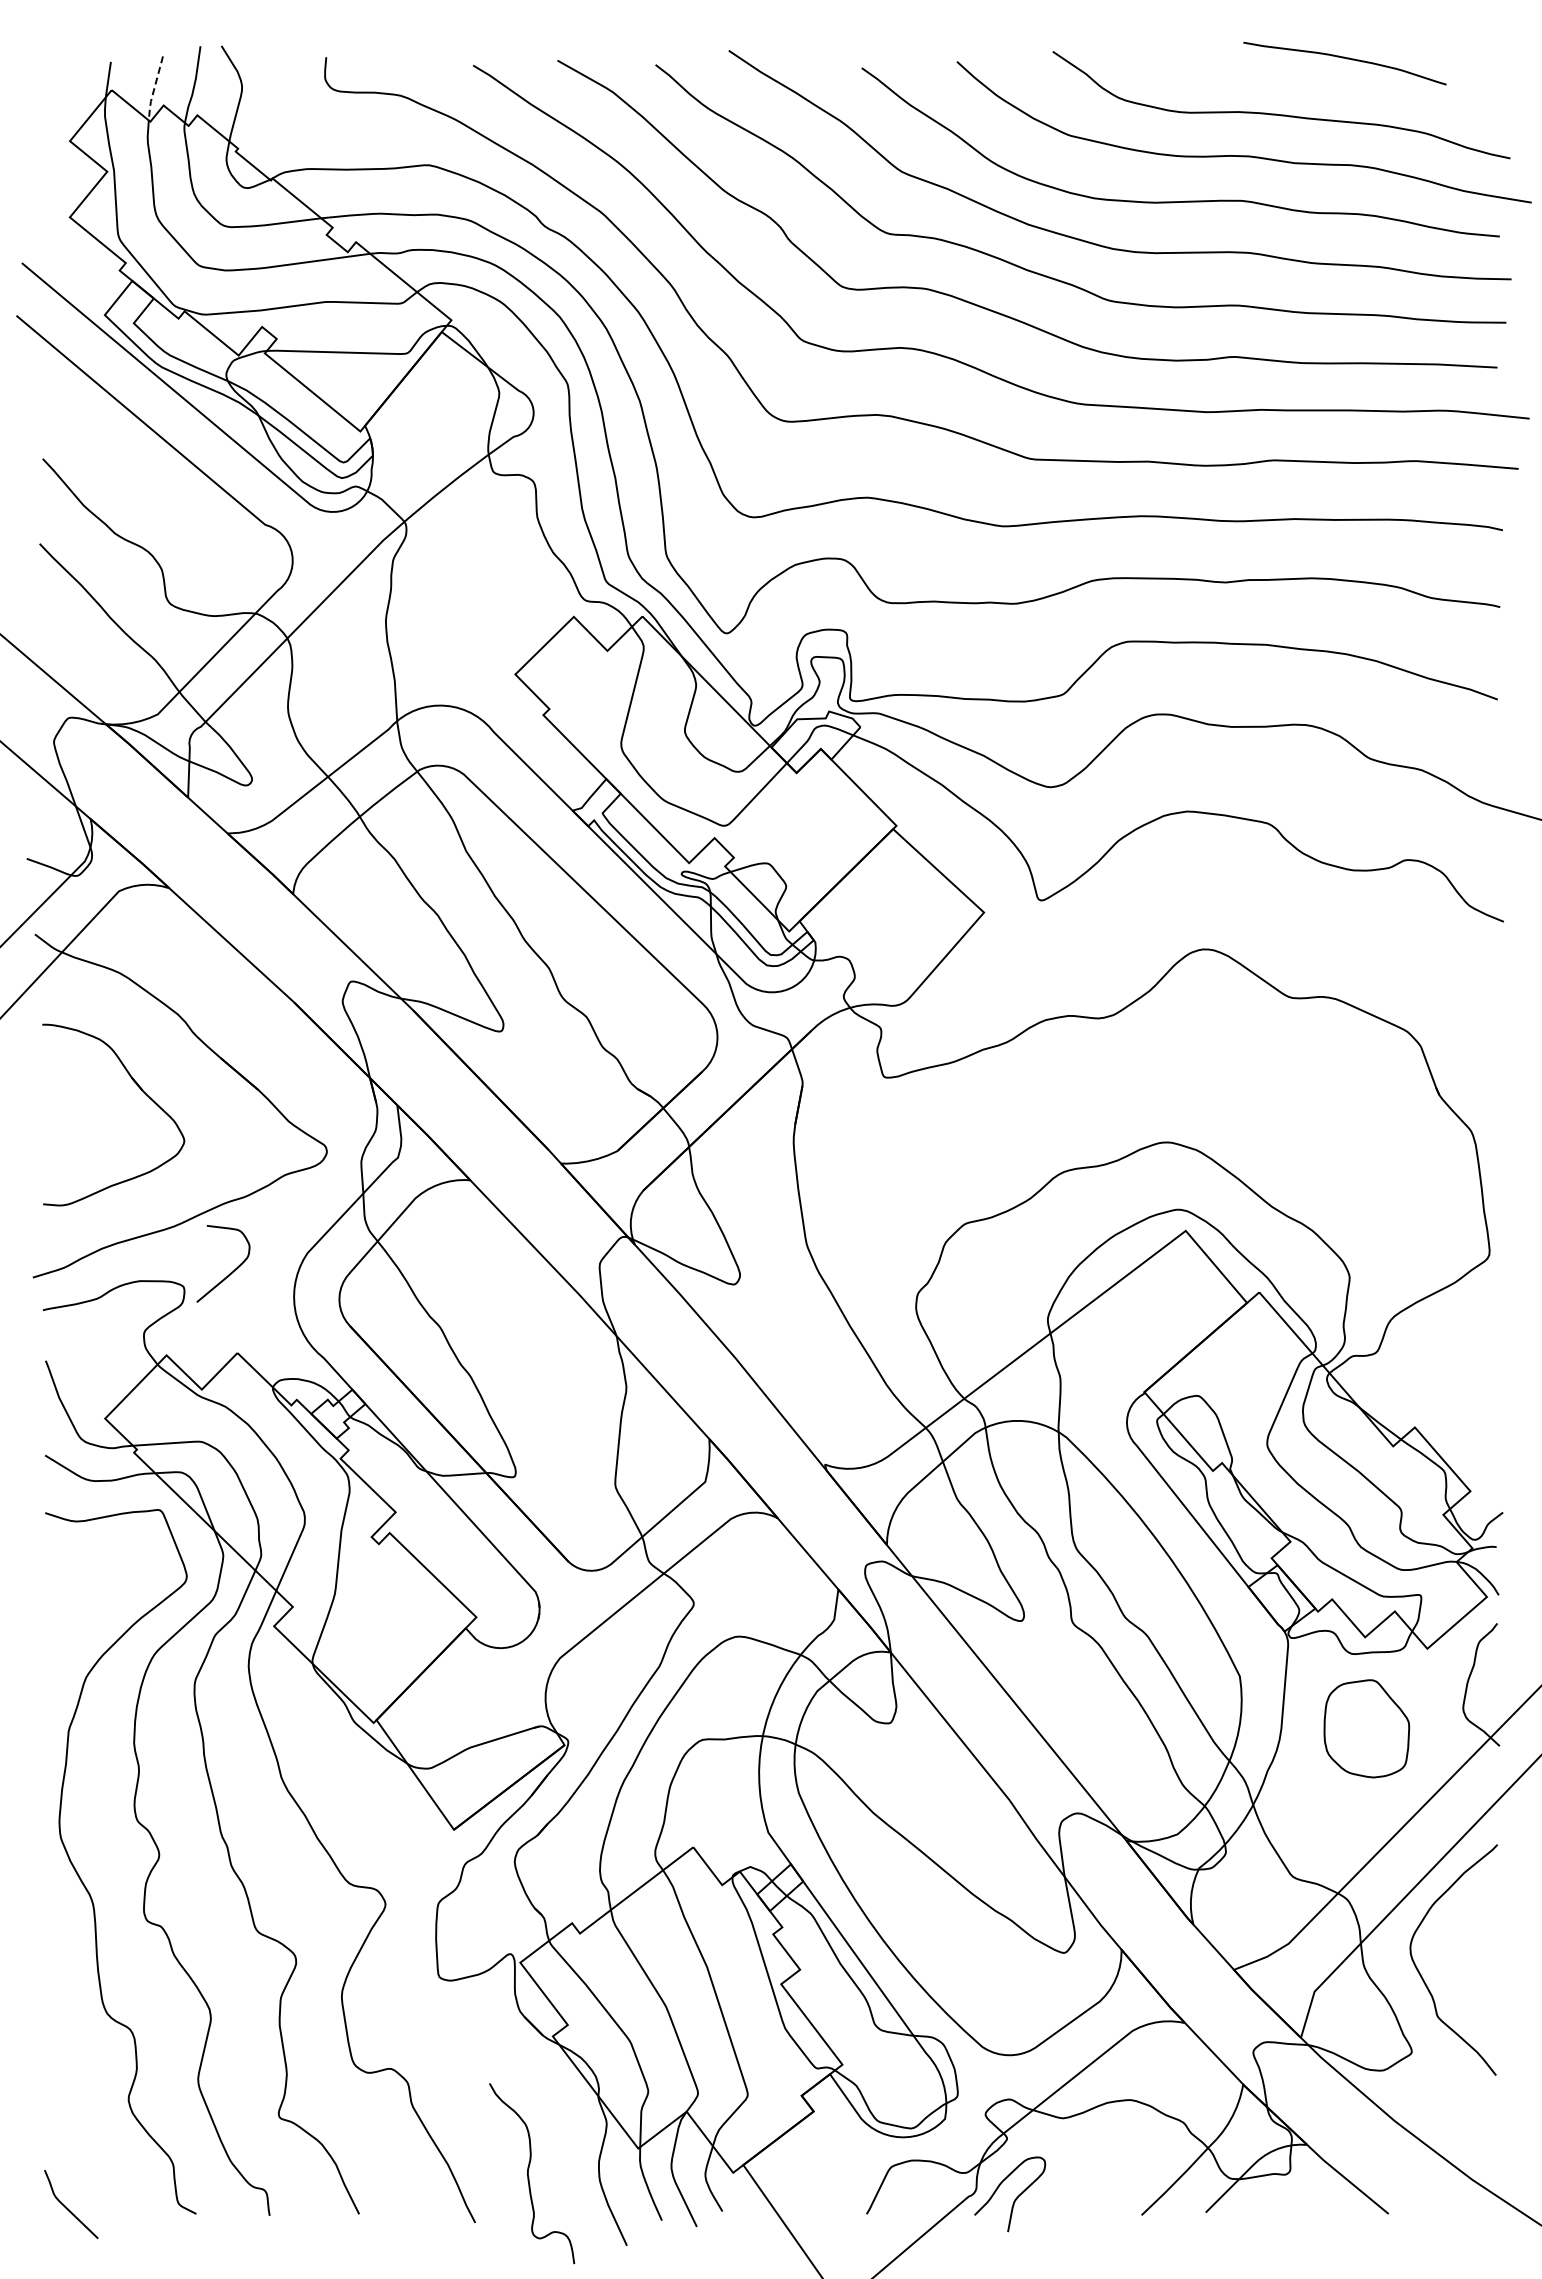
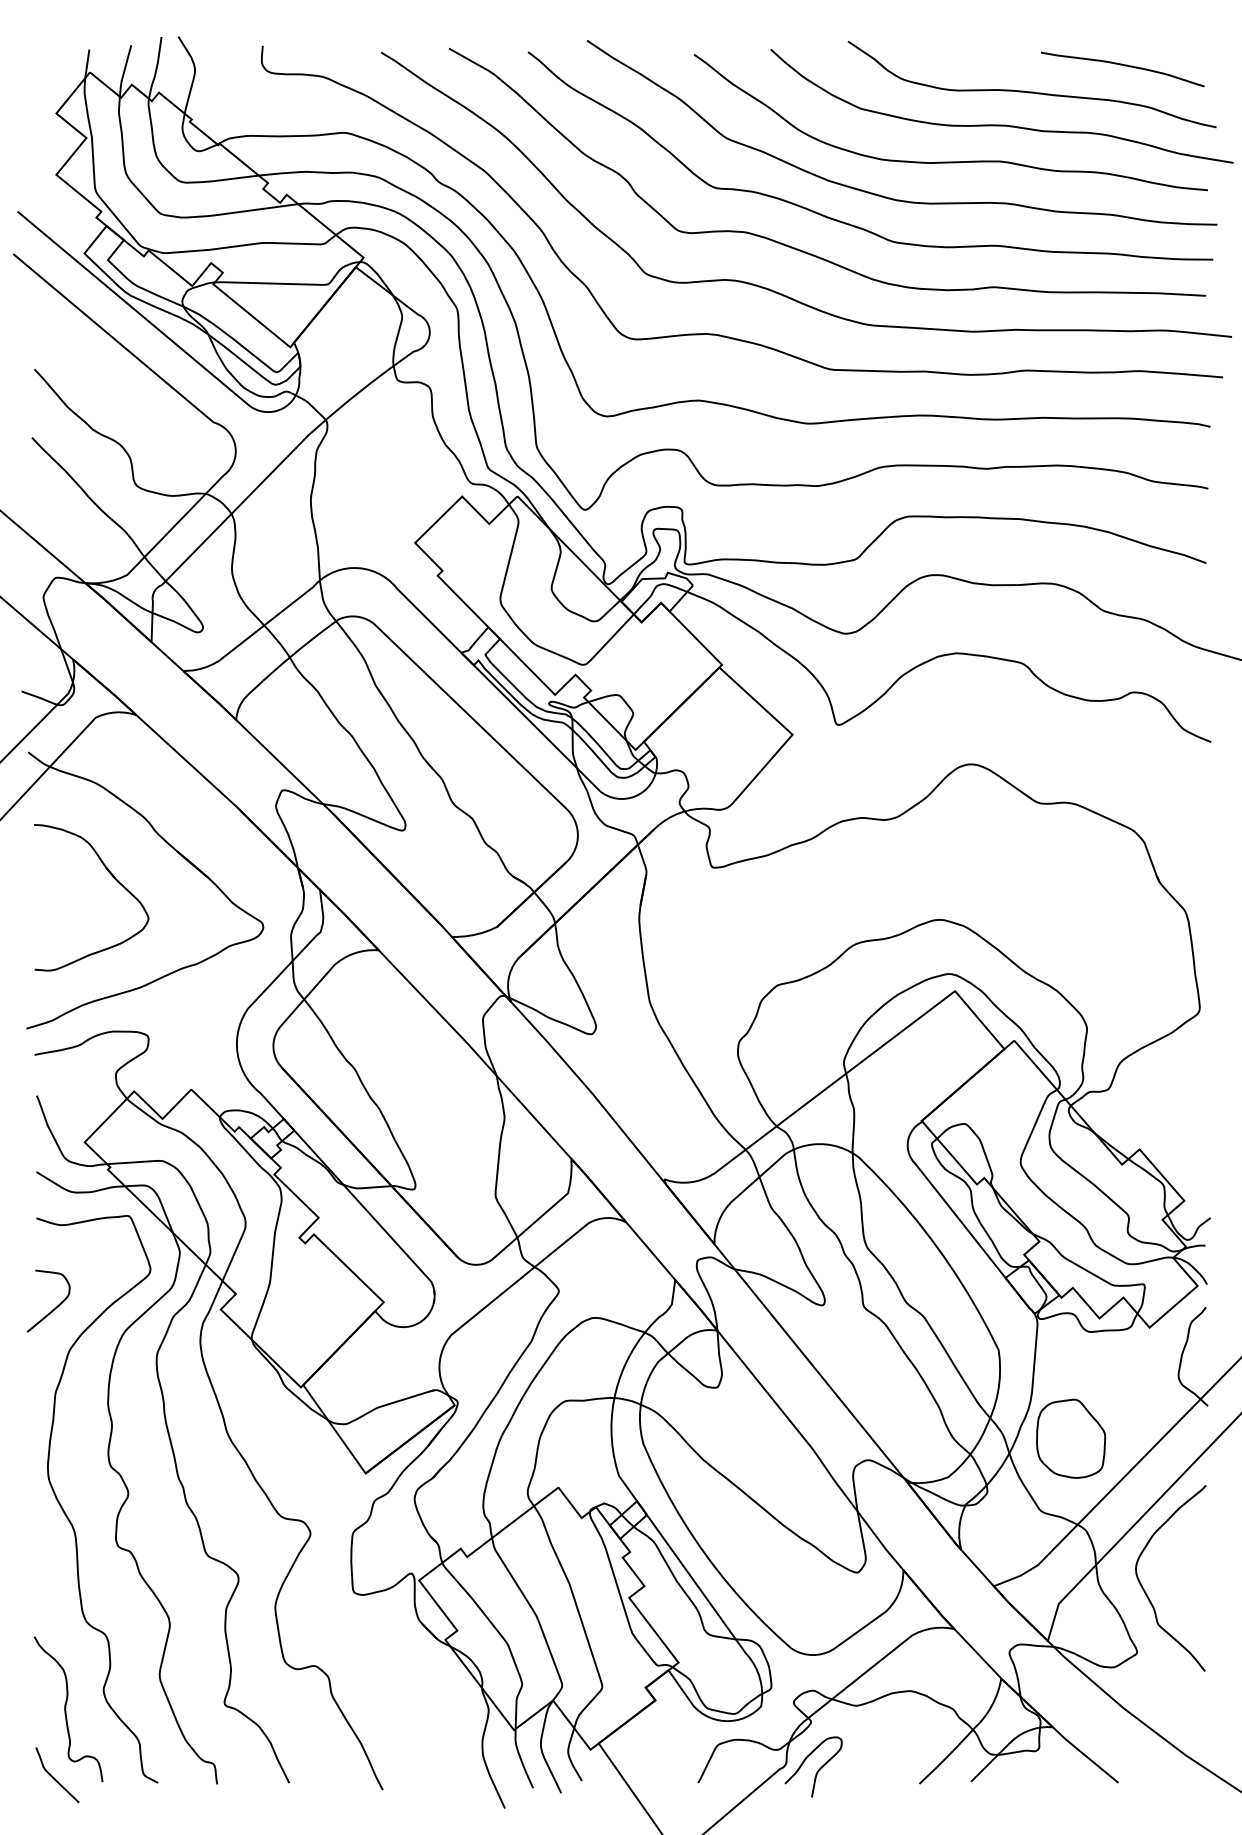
curve: (1346, 59) -> (1123, 66), moved
line: (154, 89) -> (124, 71), dashed -> solid
curve: (230, 1272) -> (54, 1308), moved
part: (1366, 1728) -> (1070, 1438), moved
curve: (528, 2173) -> (65, 1709), moved

